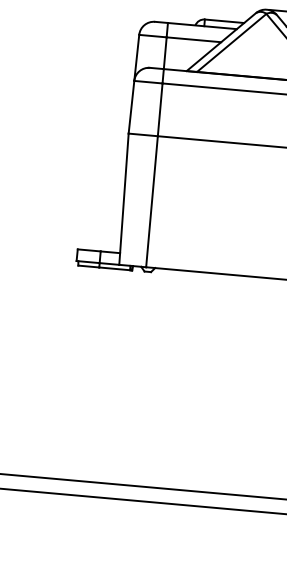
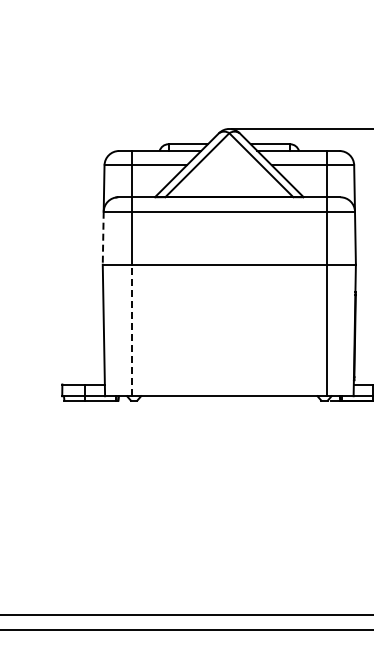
line: (131, 107) -> (103, 238), solid -> dashed
line: (152, 201) -> (132, 330), solid -> dashed

